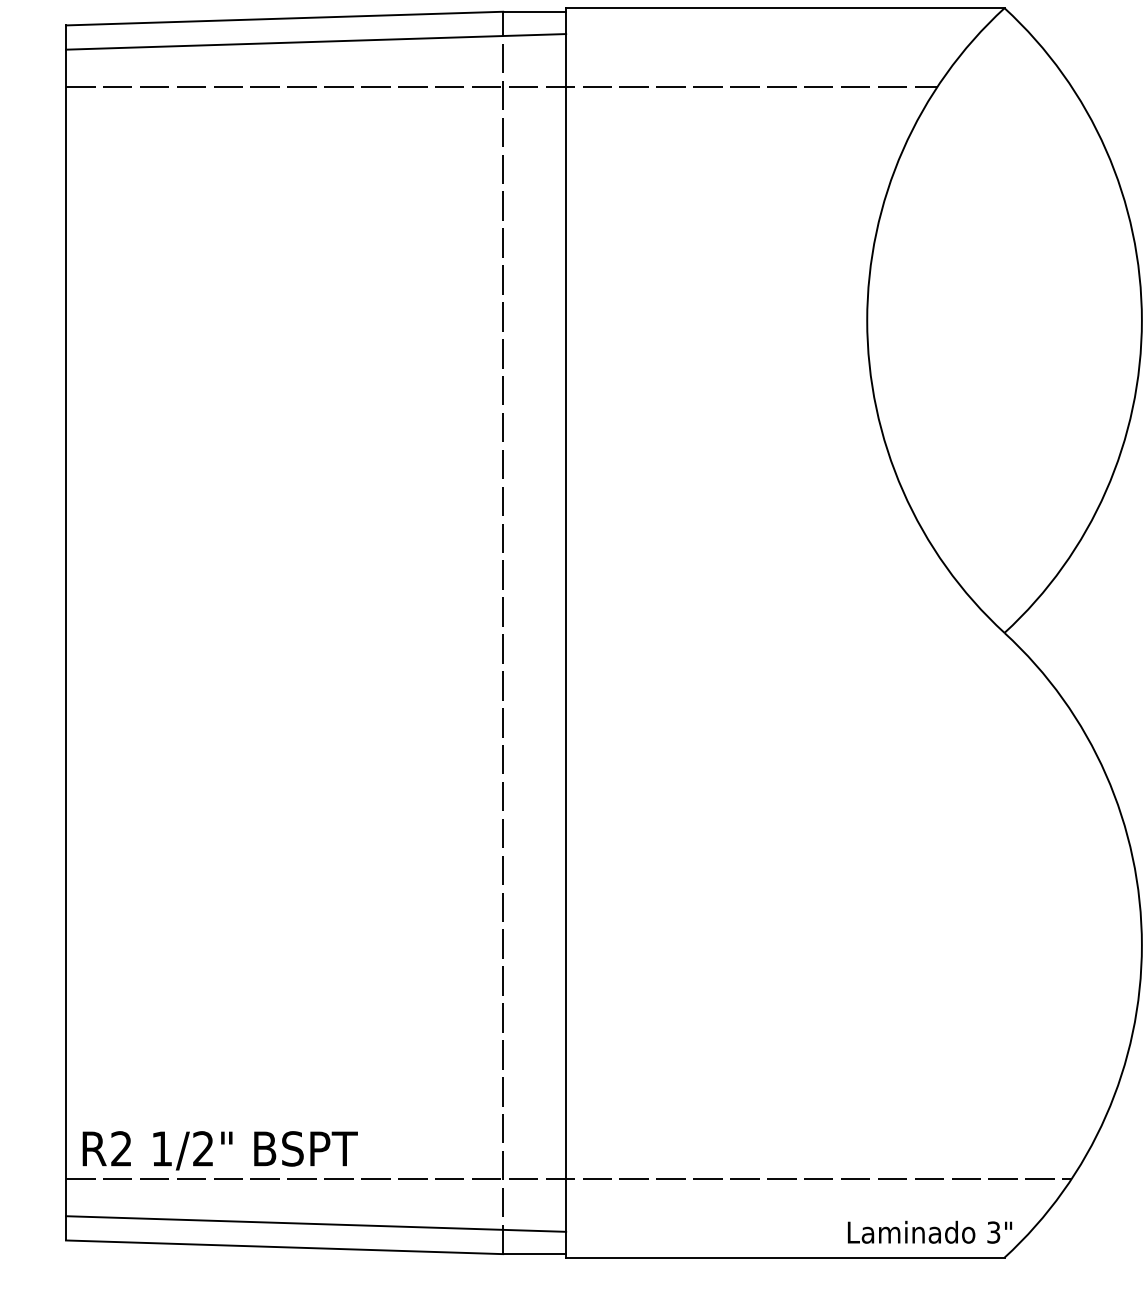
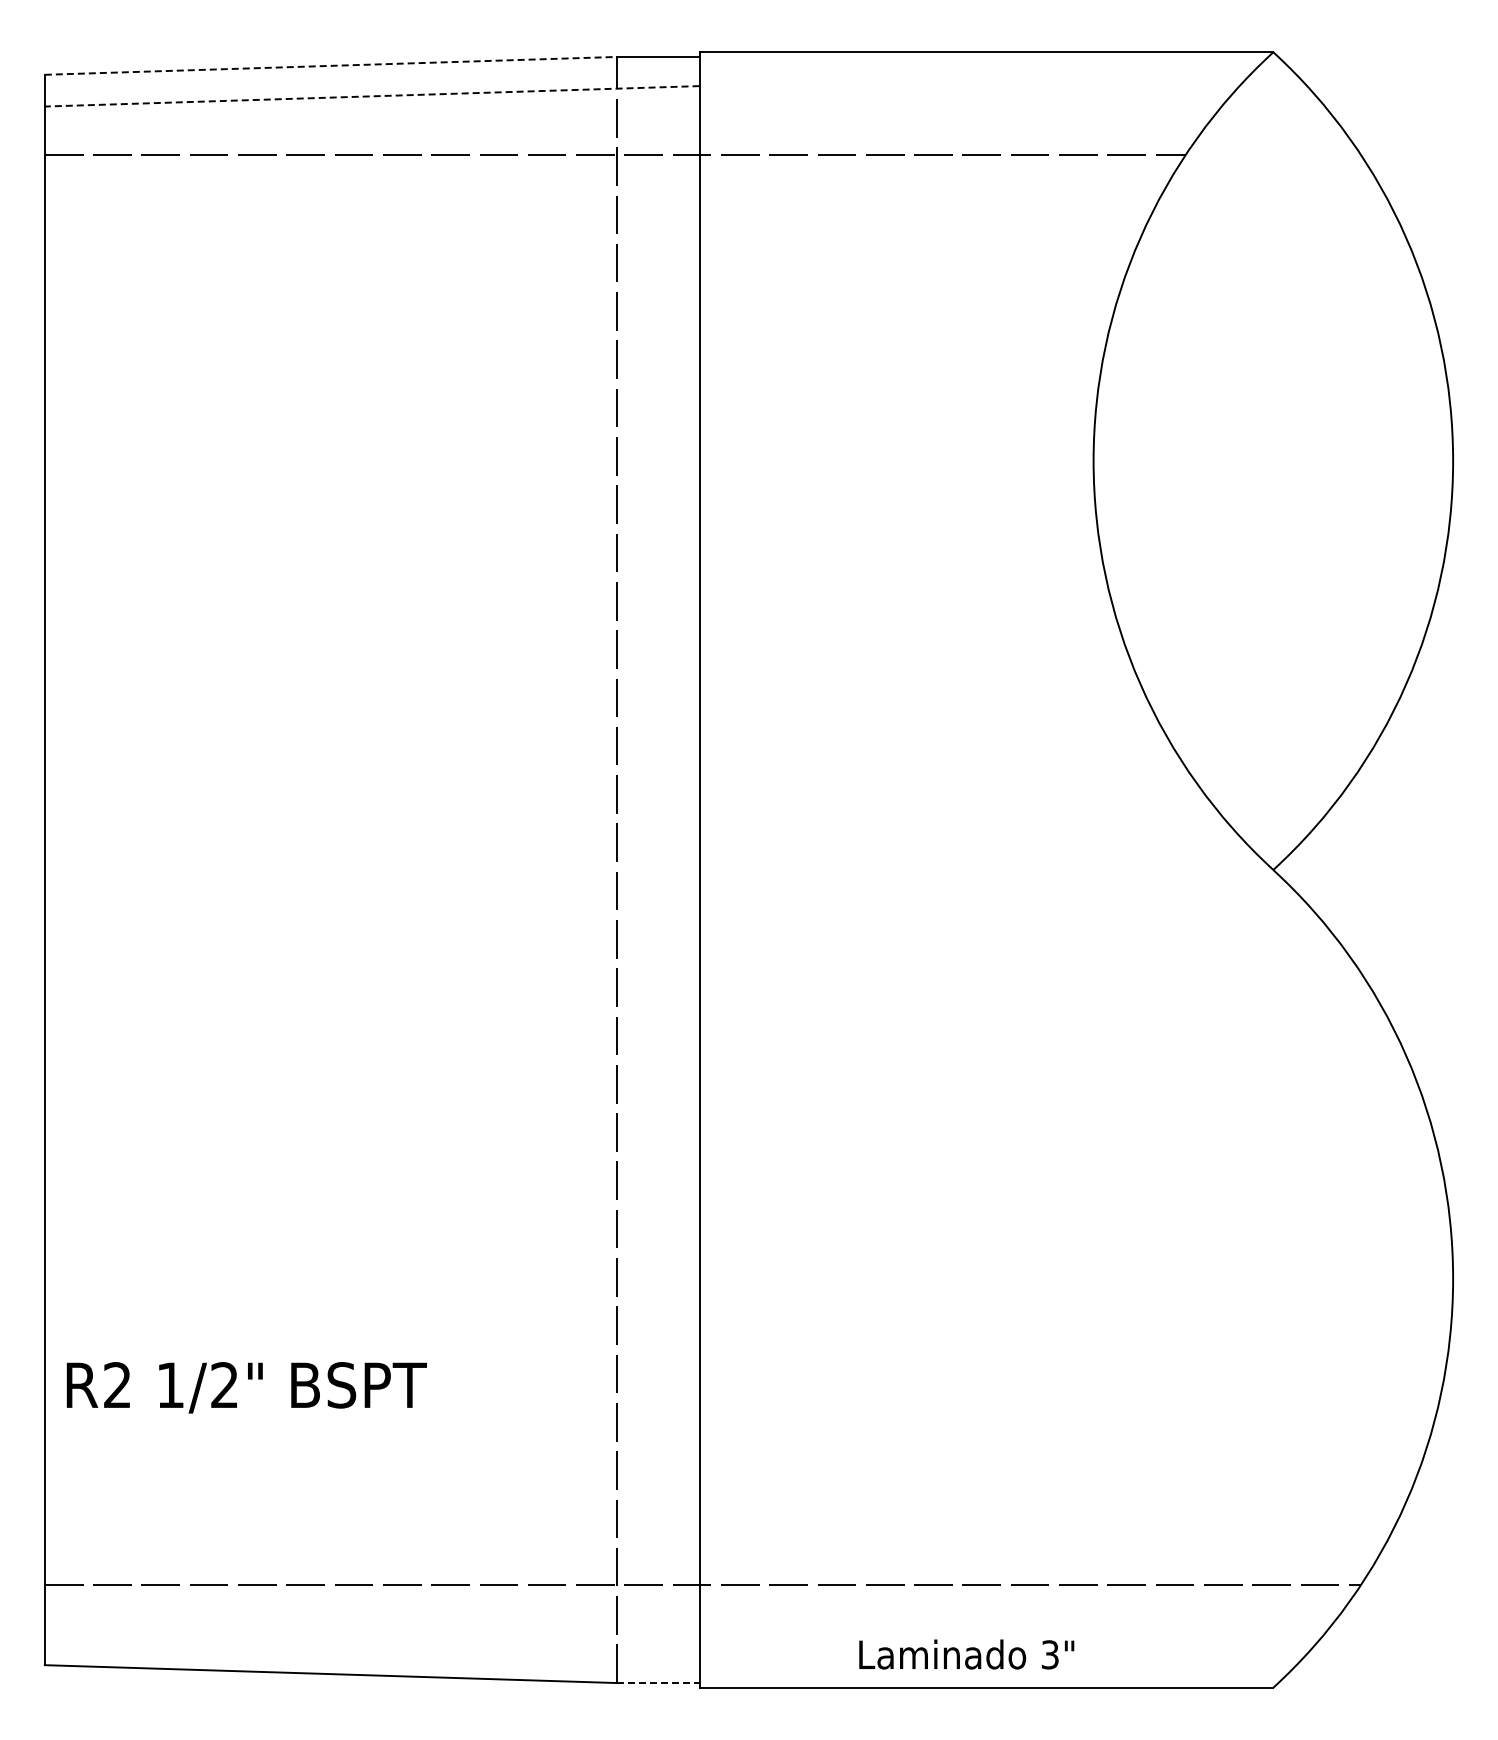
line: (284, 18) -> (331, 65), solid -> dashed
line: (315, 41) -> (371, 96), solid -> dashed
text: (220, 1150) -> (246, 1387), moved
line: (315, 1223) -> (371, 1643), removed
text: (929, 1232) -> (966, 1654), moved
line: (534, 1254) -> (658, 1683), solid -> dashed

